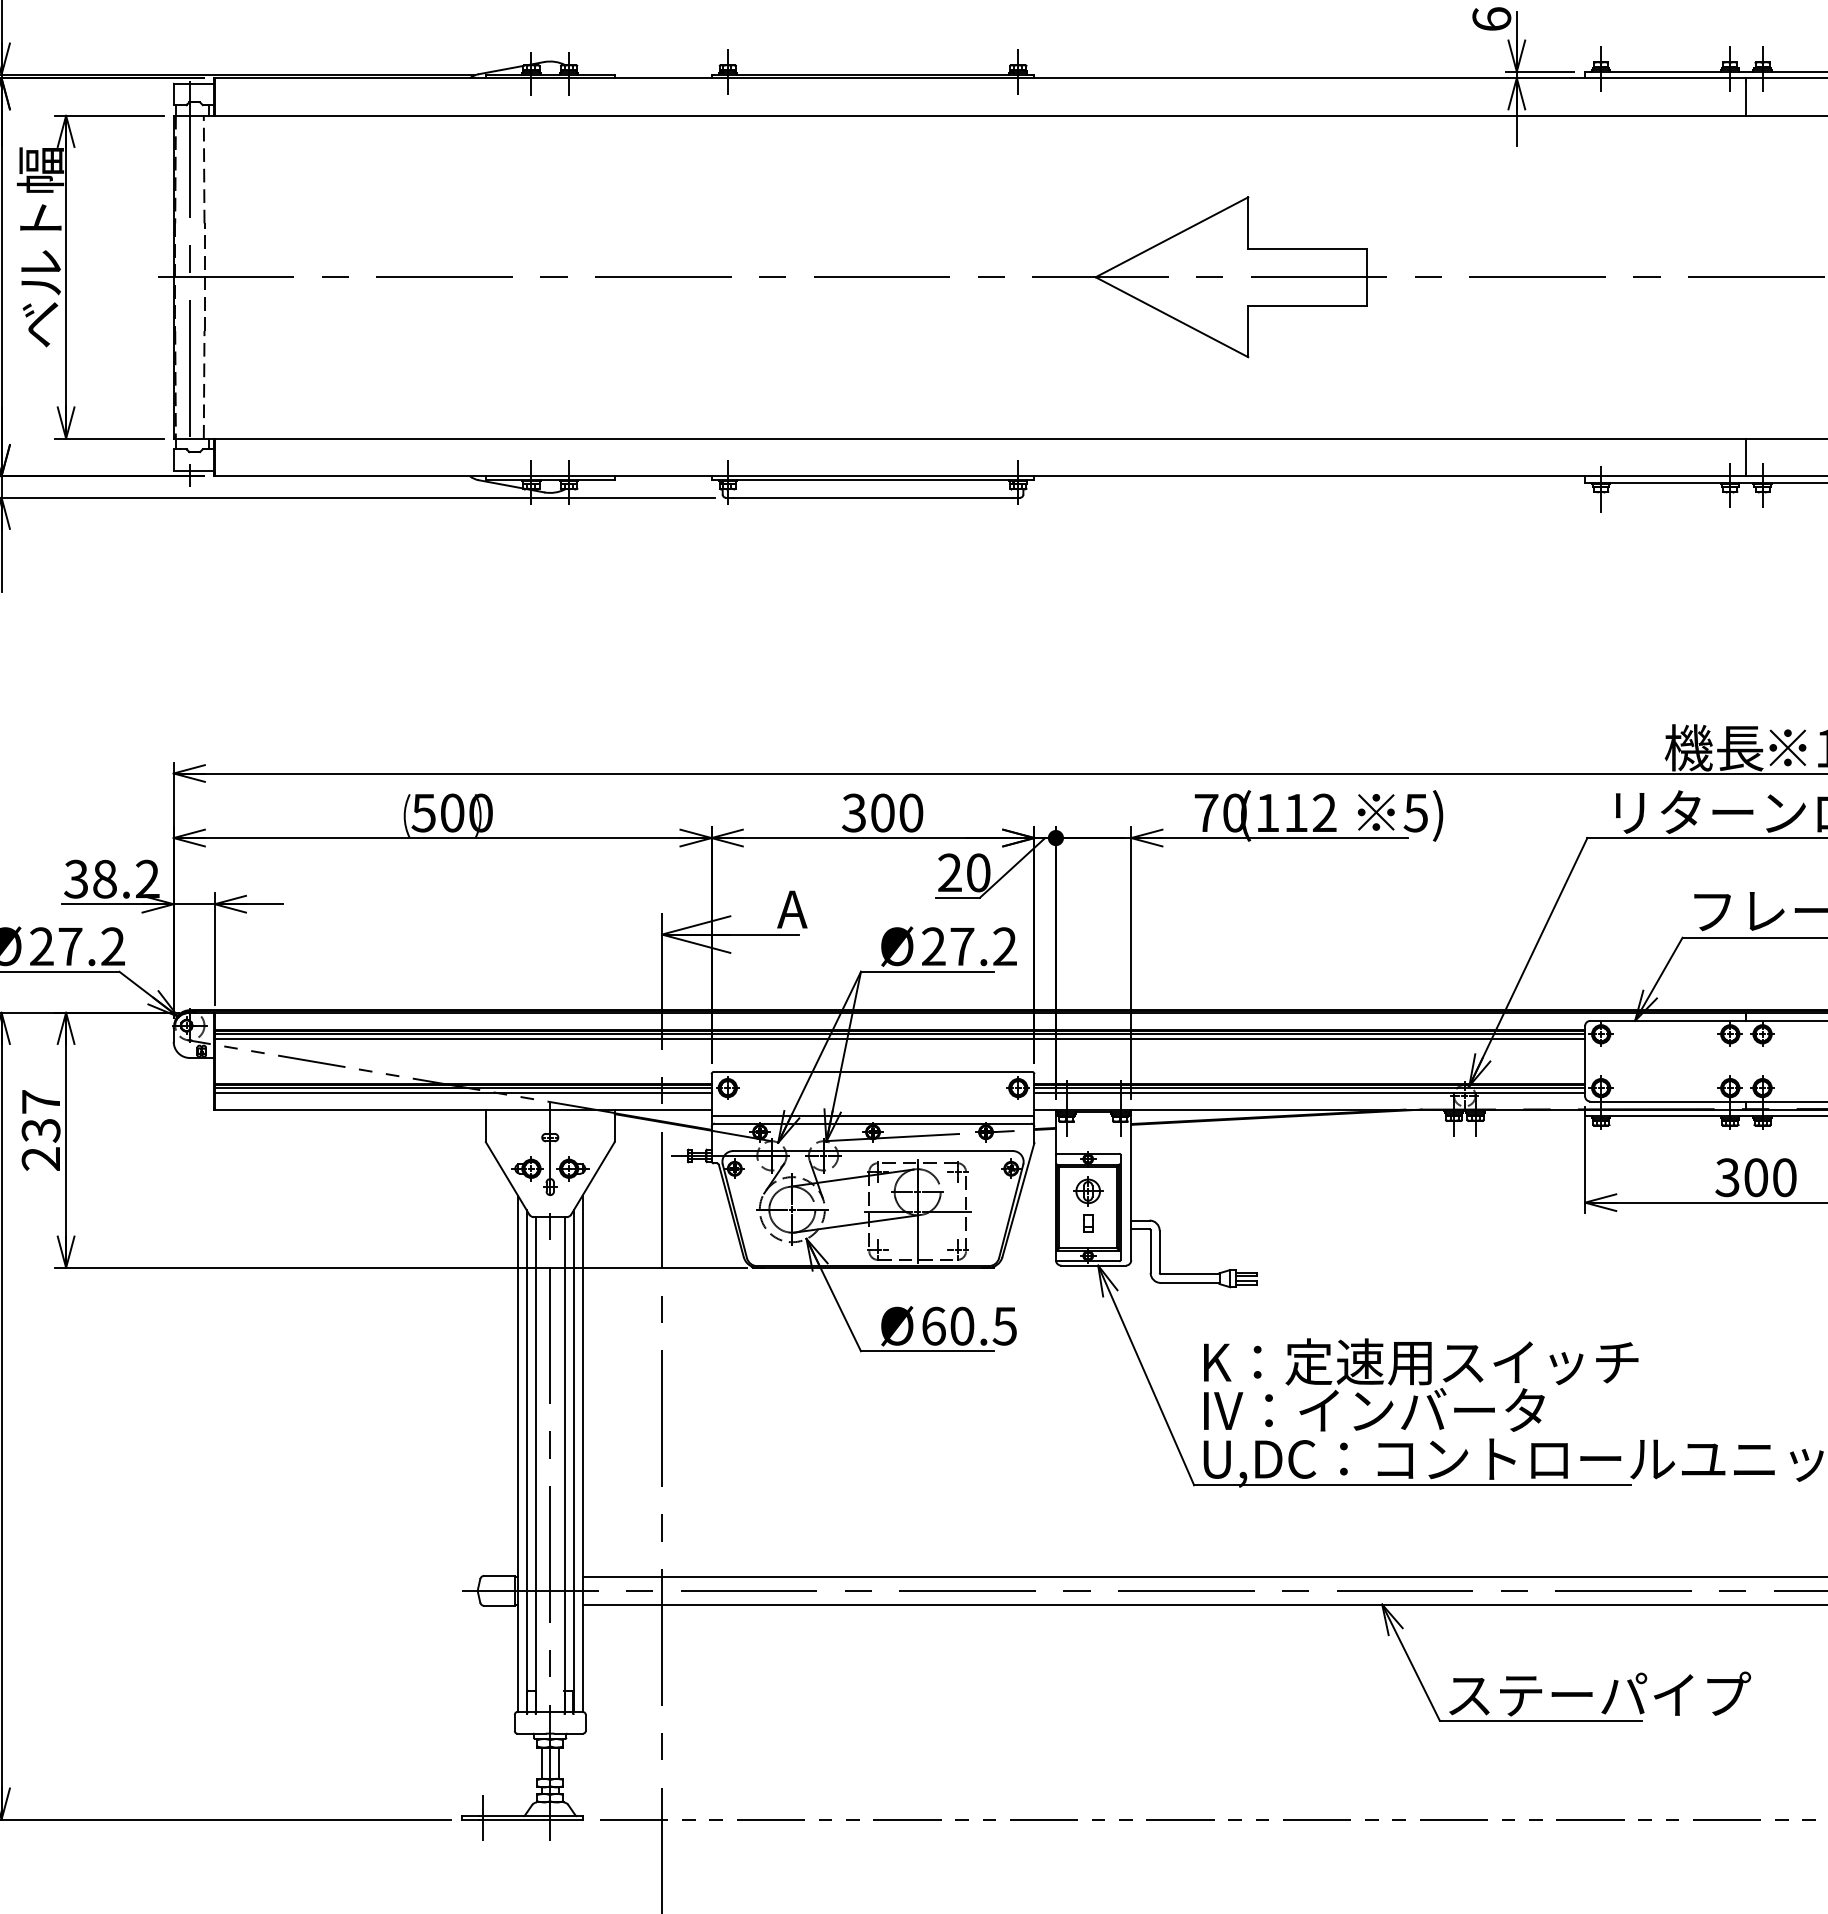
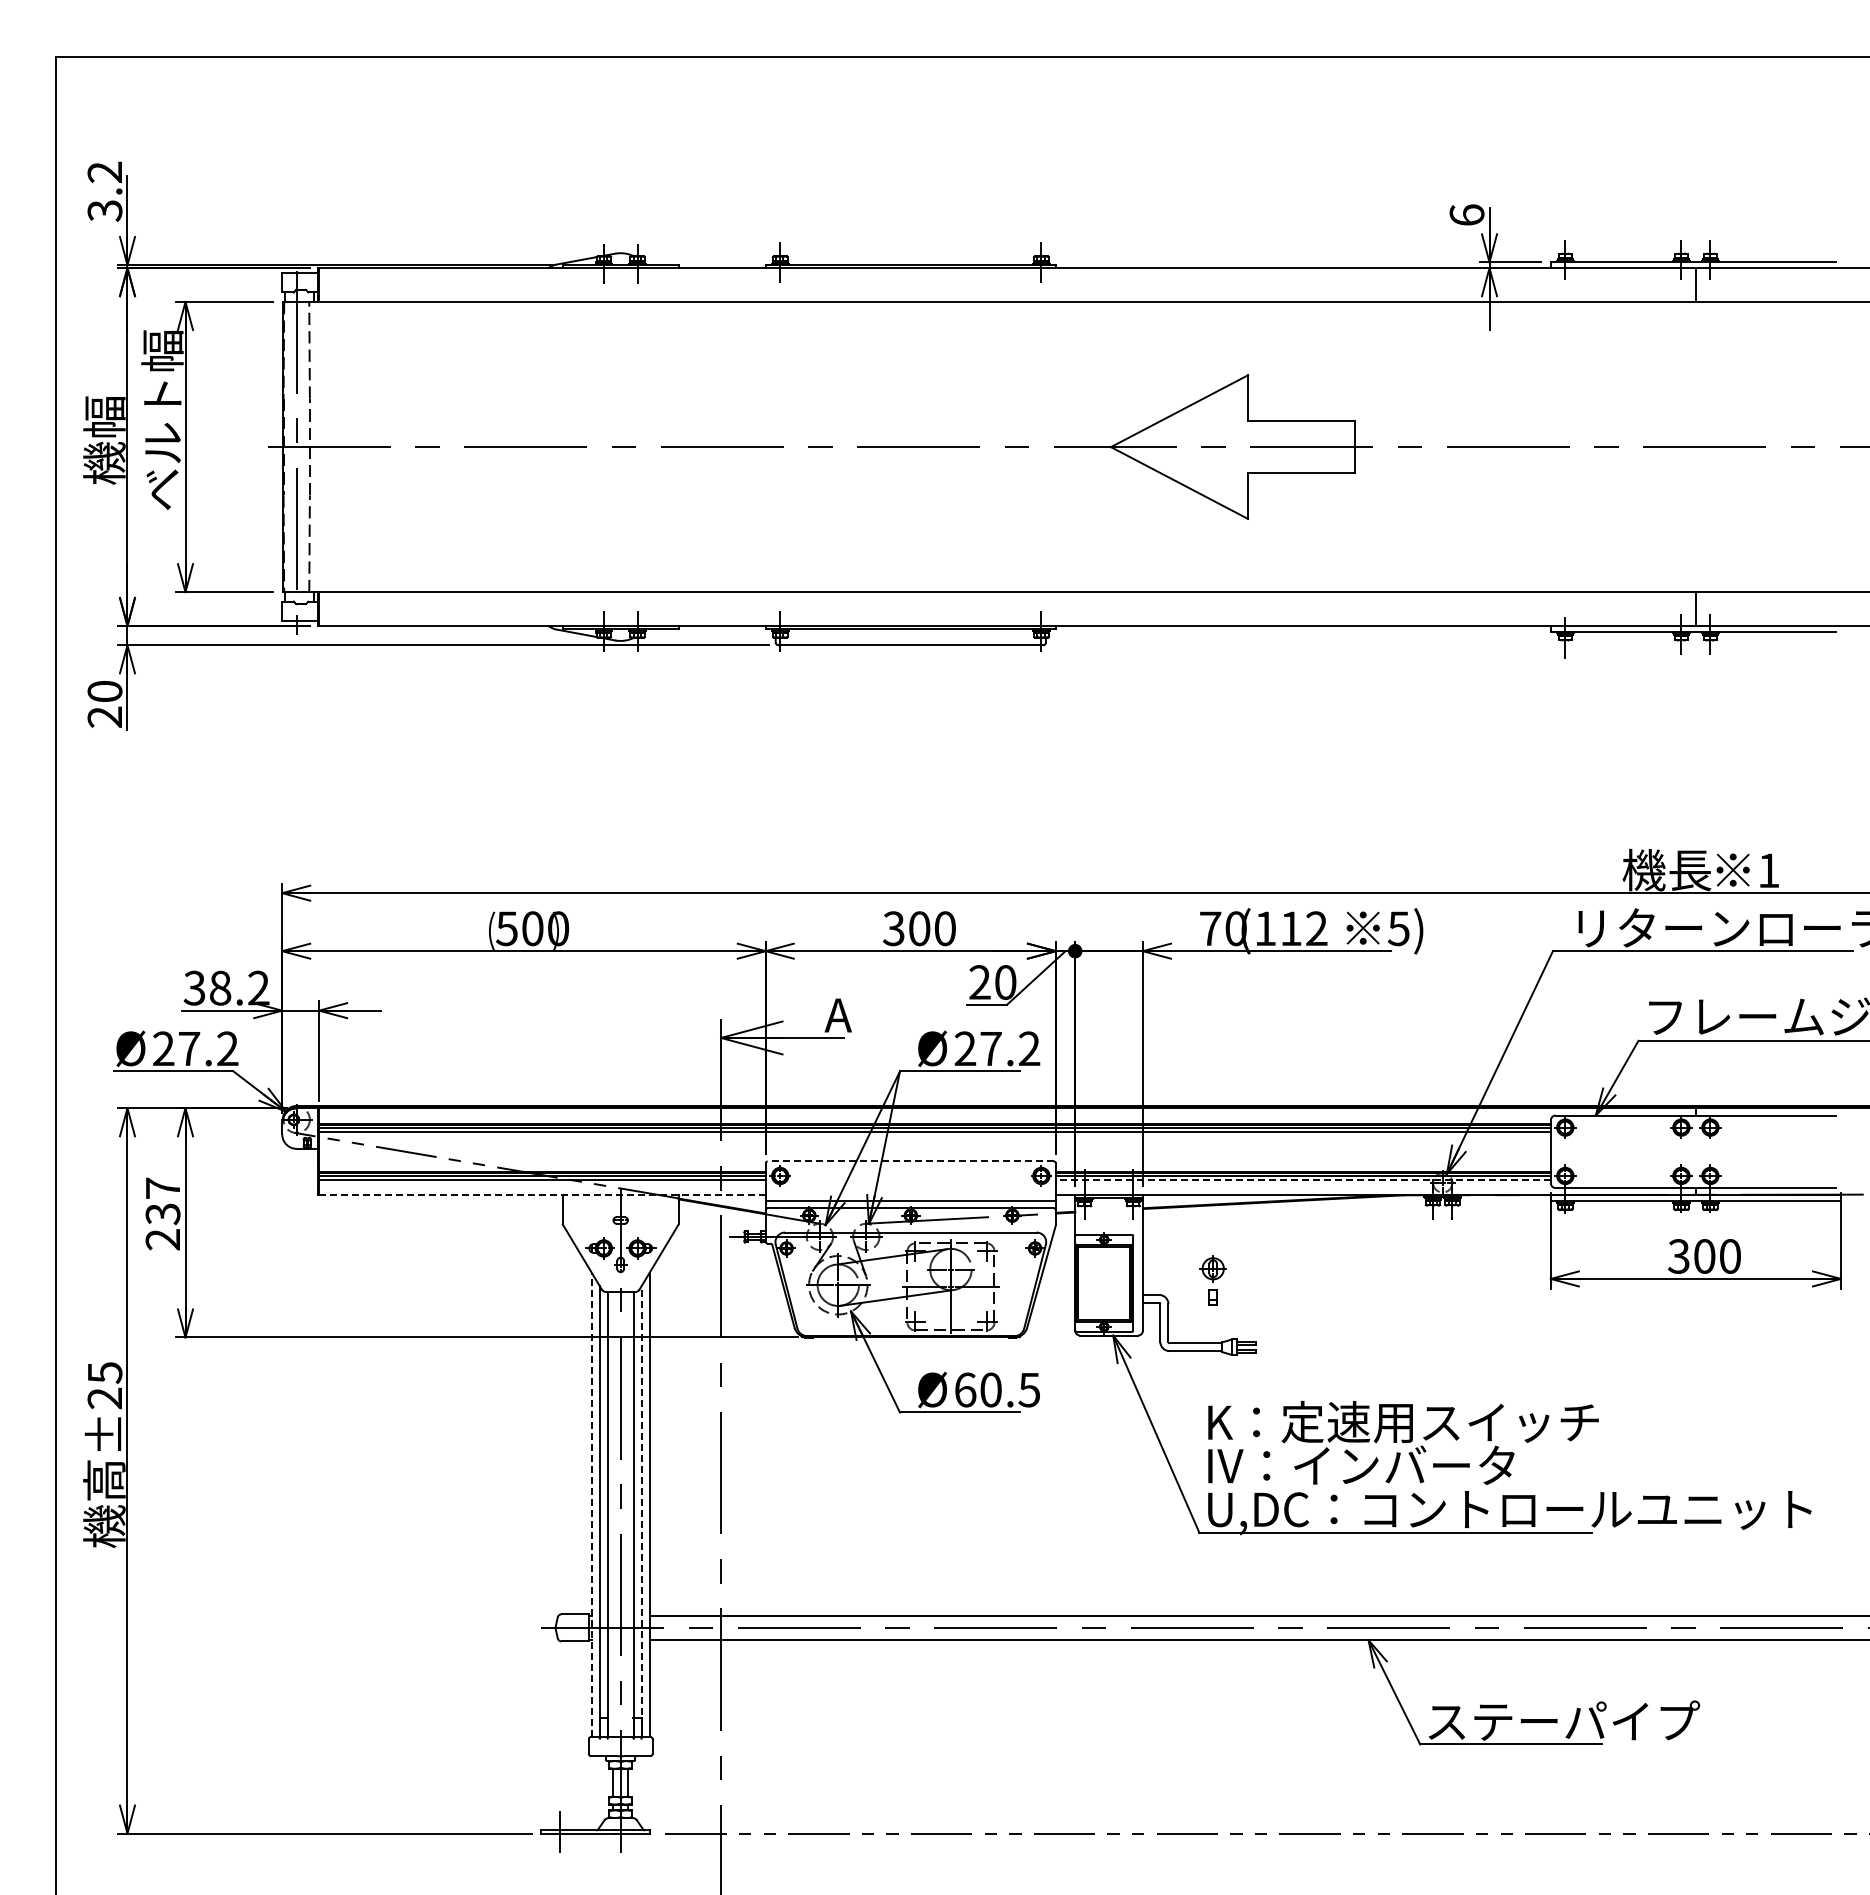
line: (872, 1072) -> (910, 1161), solid -> dashed
line: (1308, 1093) -> (1302, 1180), solid -> dashed
line: (462, 1109) -> (541, 1195), solid -> dashed
part: (1087, 1204) -> (1212, 1280), moved
line: (517, 1453) -> (591, 1504), solid -> dashed
line: (573, 1460) -> (641, 1510), solid -> dashed

